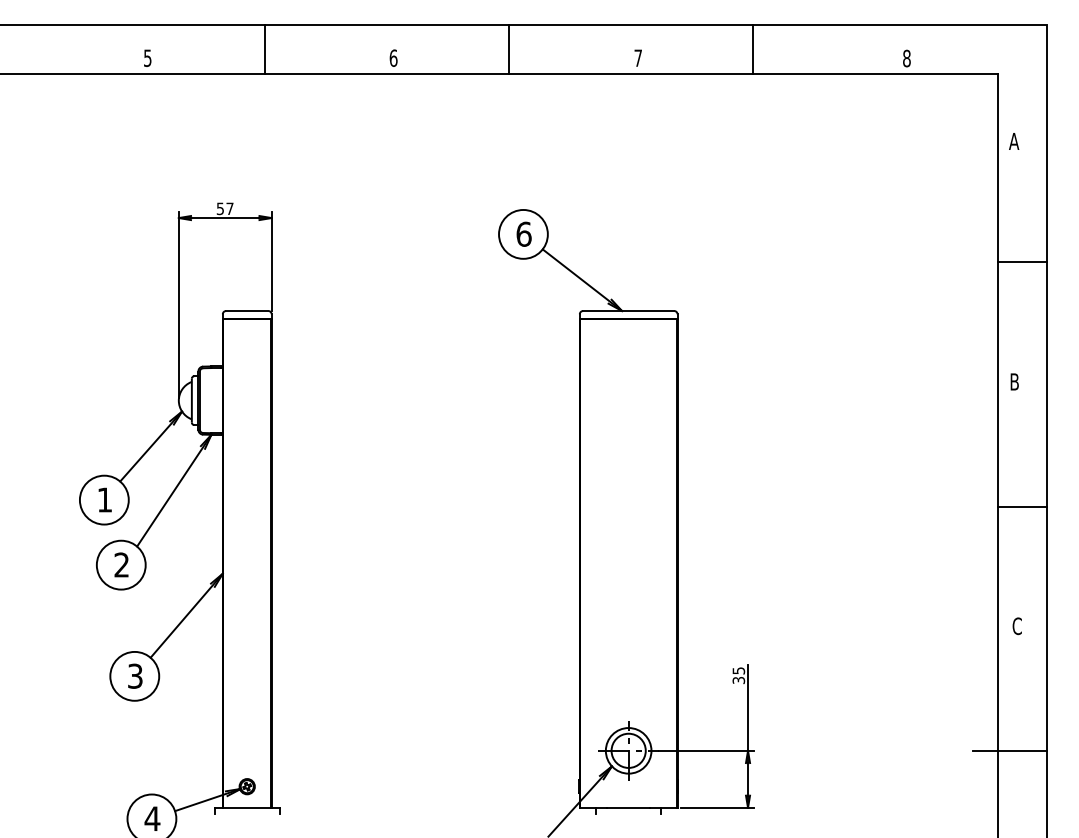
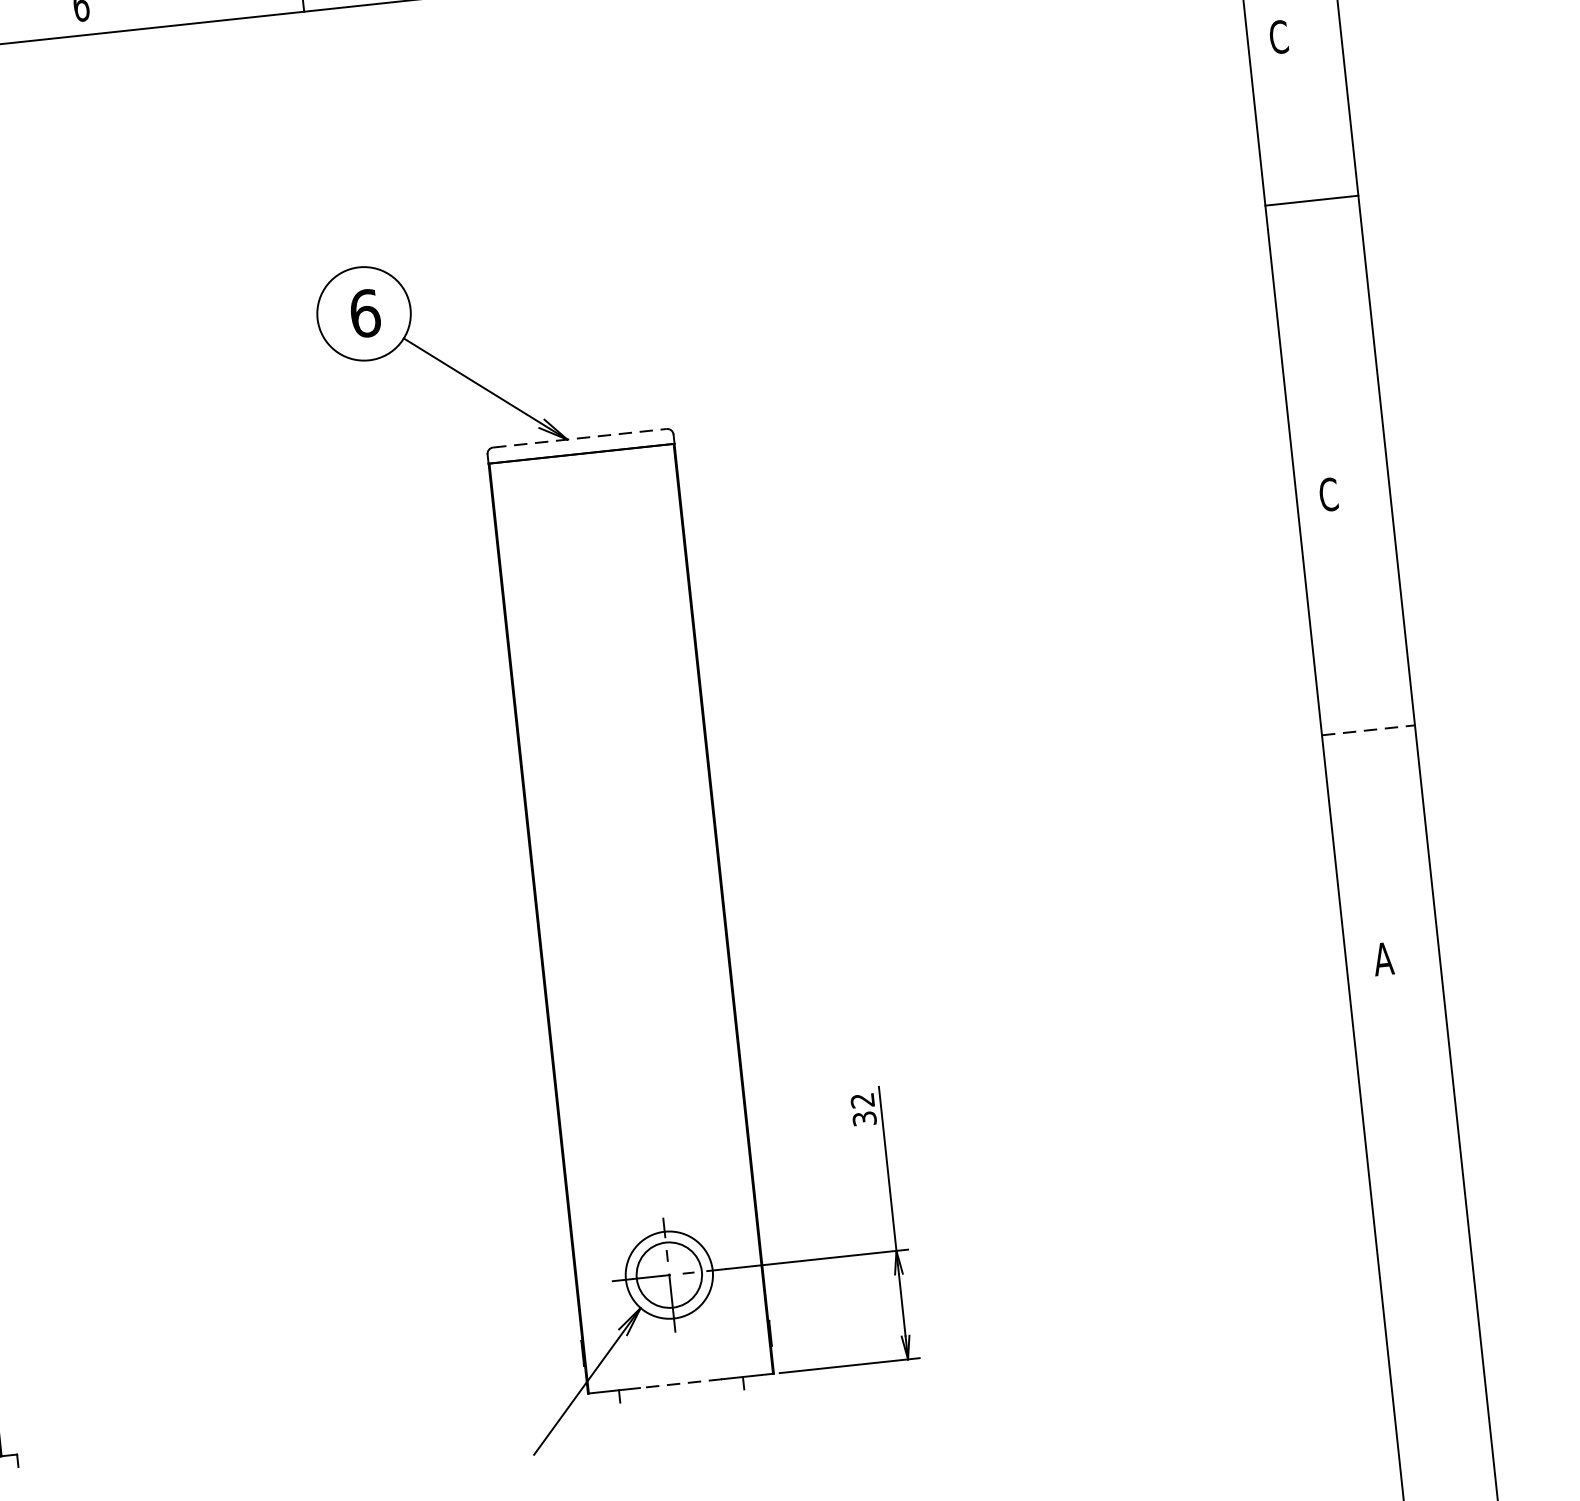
text: (1014, 141) -> (1279, 37), A -> C
line: (1021, 262) -> (1310, 201), moved
line: (628, 311) -> (579, 439), solid -> dashed
text: (1014, 381) -> (1328, 493), B -> C
line: (1022, 506) -> (1369, 730), solid -> dashed
text: (1017, 626) -> (1383, 959), C -> A
text: (738, 670) -> (861, 1099), 35 -> 32
line: (1009, 750) -> (1393, 1197), removed
line: (628, 807) -> (680, 1382), solid -> dashed

